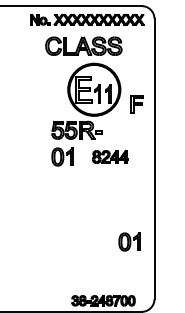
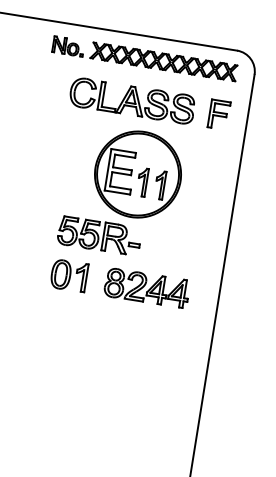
part: (136, 104) -> (218, 115), moved
part: (110, 156) -> (147, 287), size x1.43
part: (129, 241) -> (155, 430), removed

